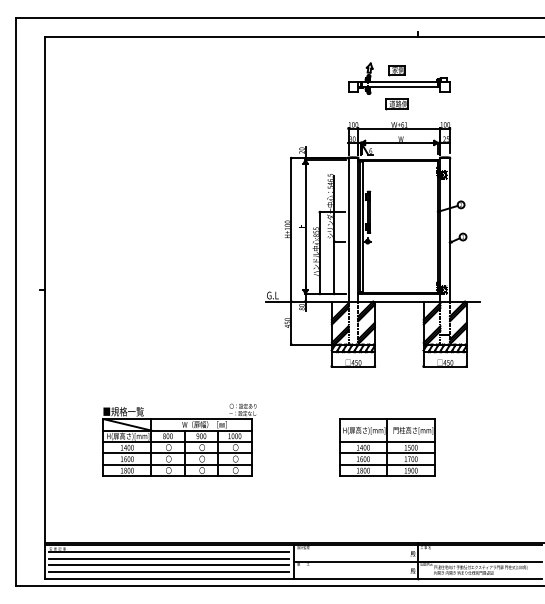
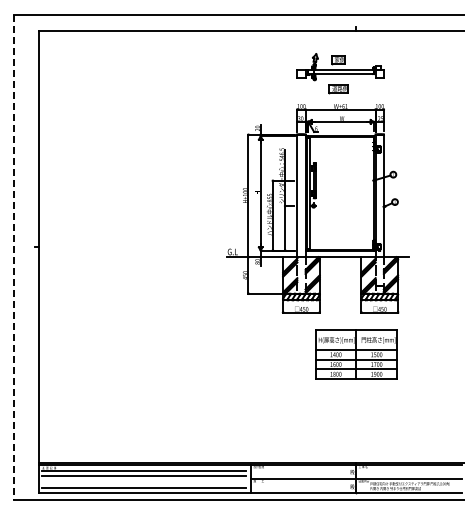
line: (16, 302) -> (14, 257), solid -> dashed
part: (178, 440) -> (152, 375), removed
part: (387, 447) -> (356, 354), moved
line: (169, 565) -> (144, 482), removed

